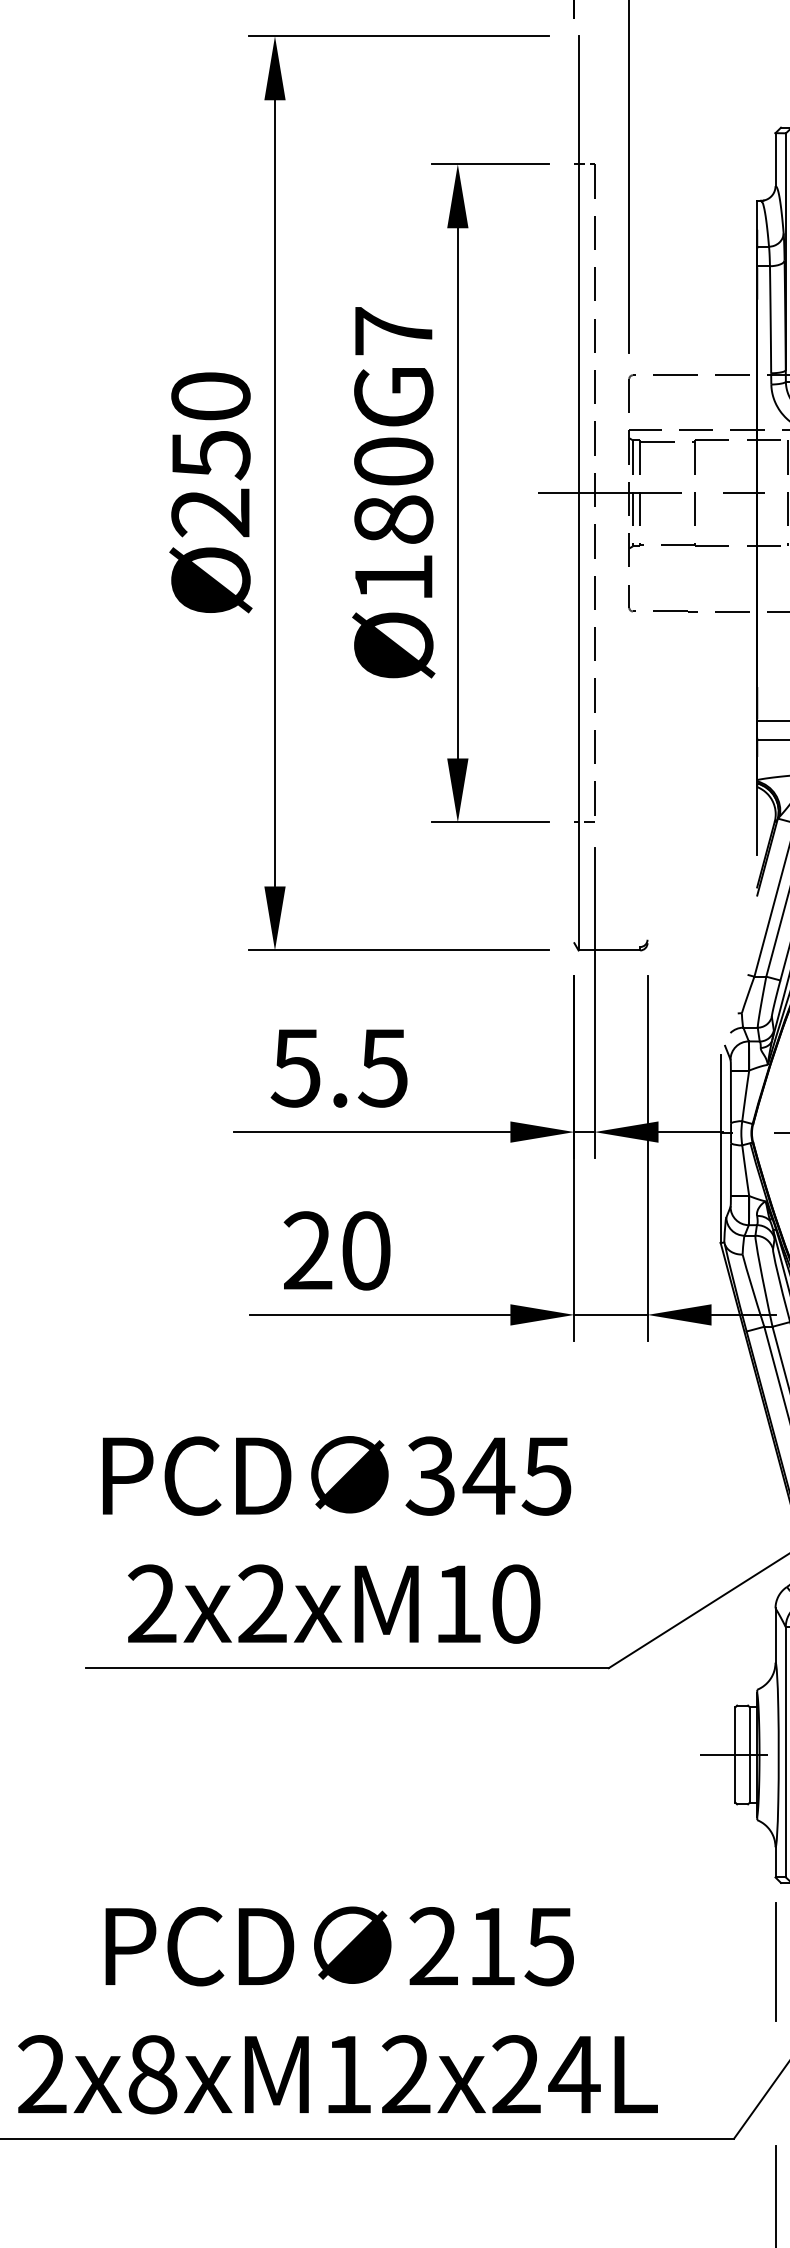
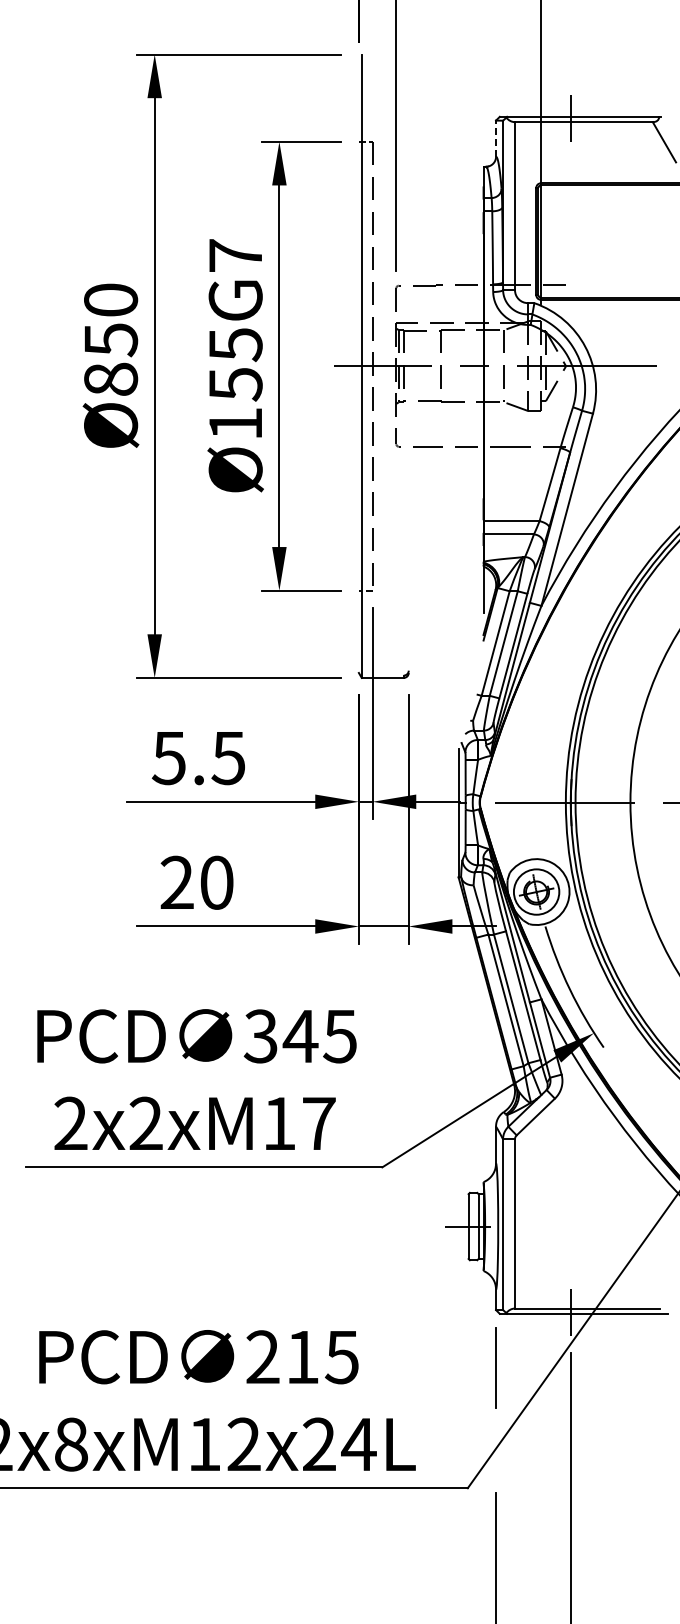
line: (776, 159) -> (496, 138), solid -> dashed
text: (393, 490) -> (235, 364), Ø180G7 -> Ø155G7
text: (211, 512) -> (111, 379), Ø250 -> Ø850
text: (516, 1603) -> (319, 1123), 2x2xM10 -> 2x2xM17

